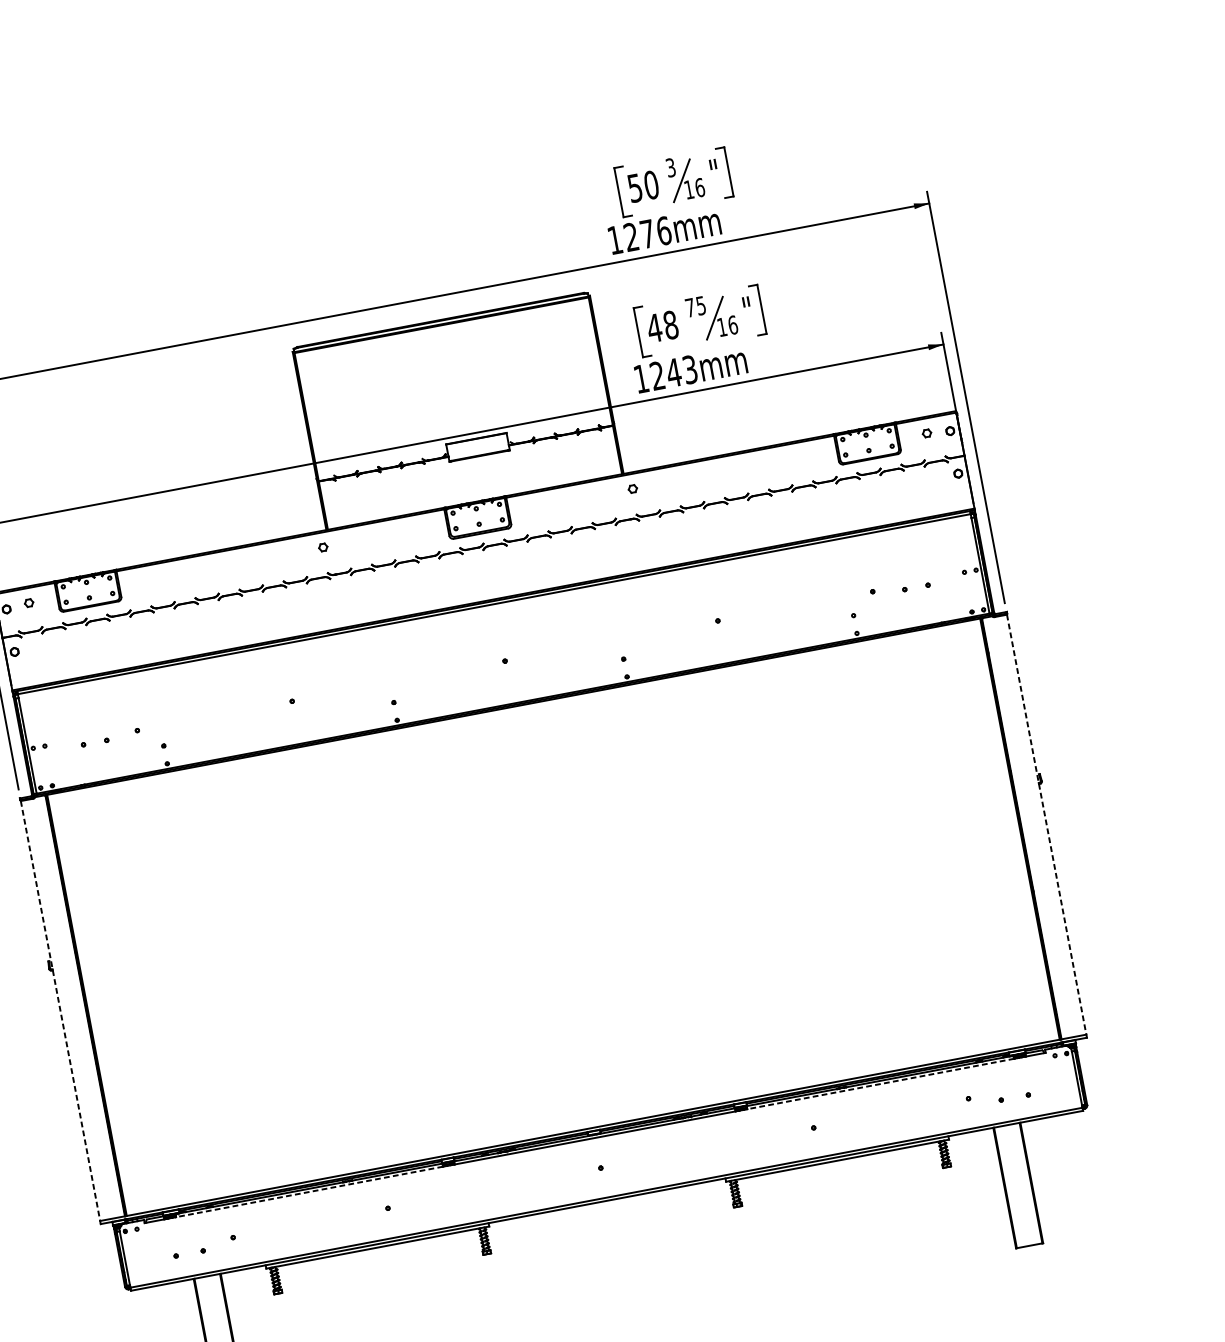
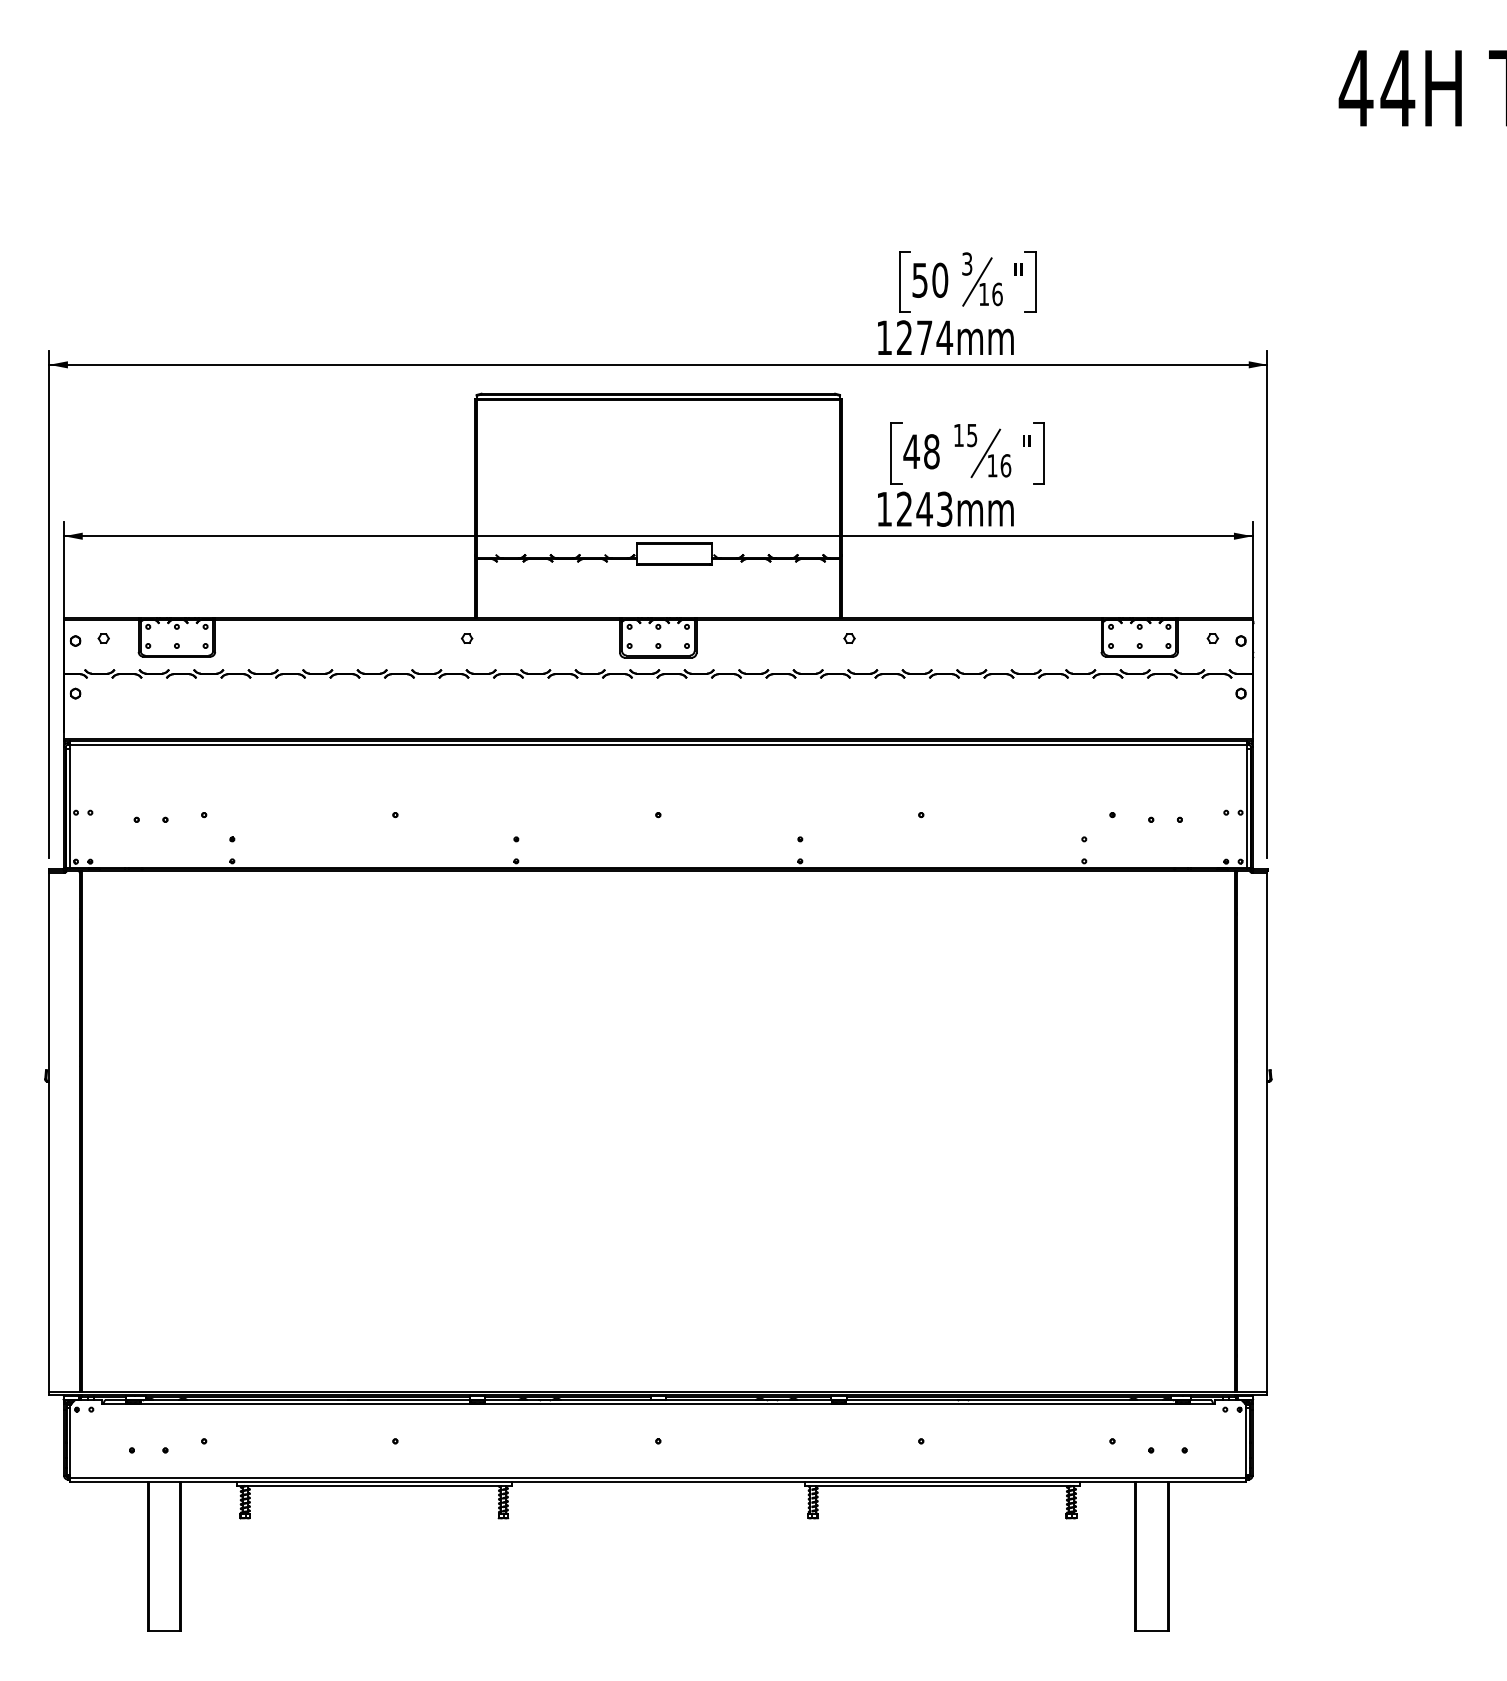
text: (663, 230) -> (944, 337), 1276mm -> 1274mm
text: (690, 307) -> (958, 435), 75 -> 15
line: (1046, 824) -> (1267, 1132), dashed -> solid
line: (60, 1011) -> (49, 1132), dashed -> solid
line: (881, 1084) -> (1011, 1404), dashed -> solid
line: (309, 1192) -> (305, 1404), dashed -> solid

